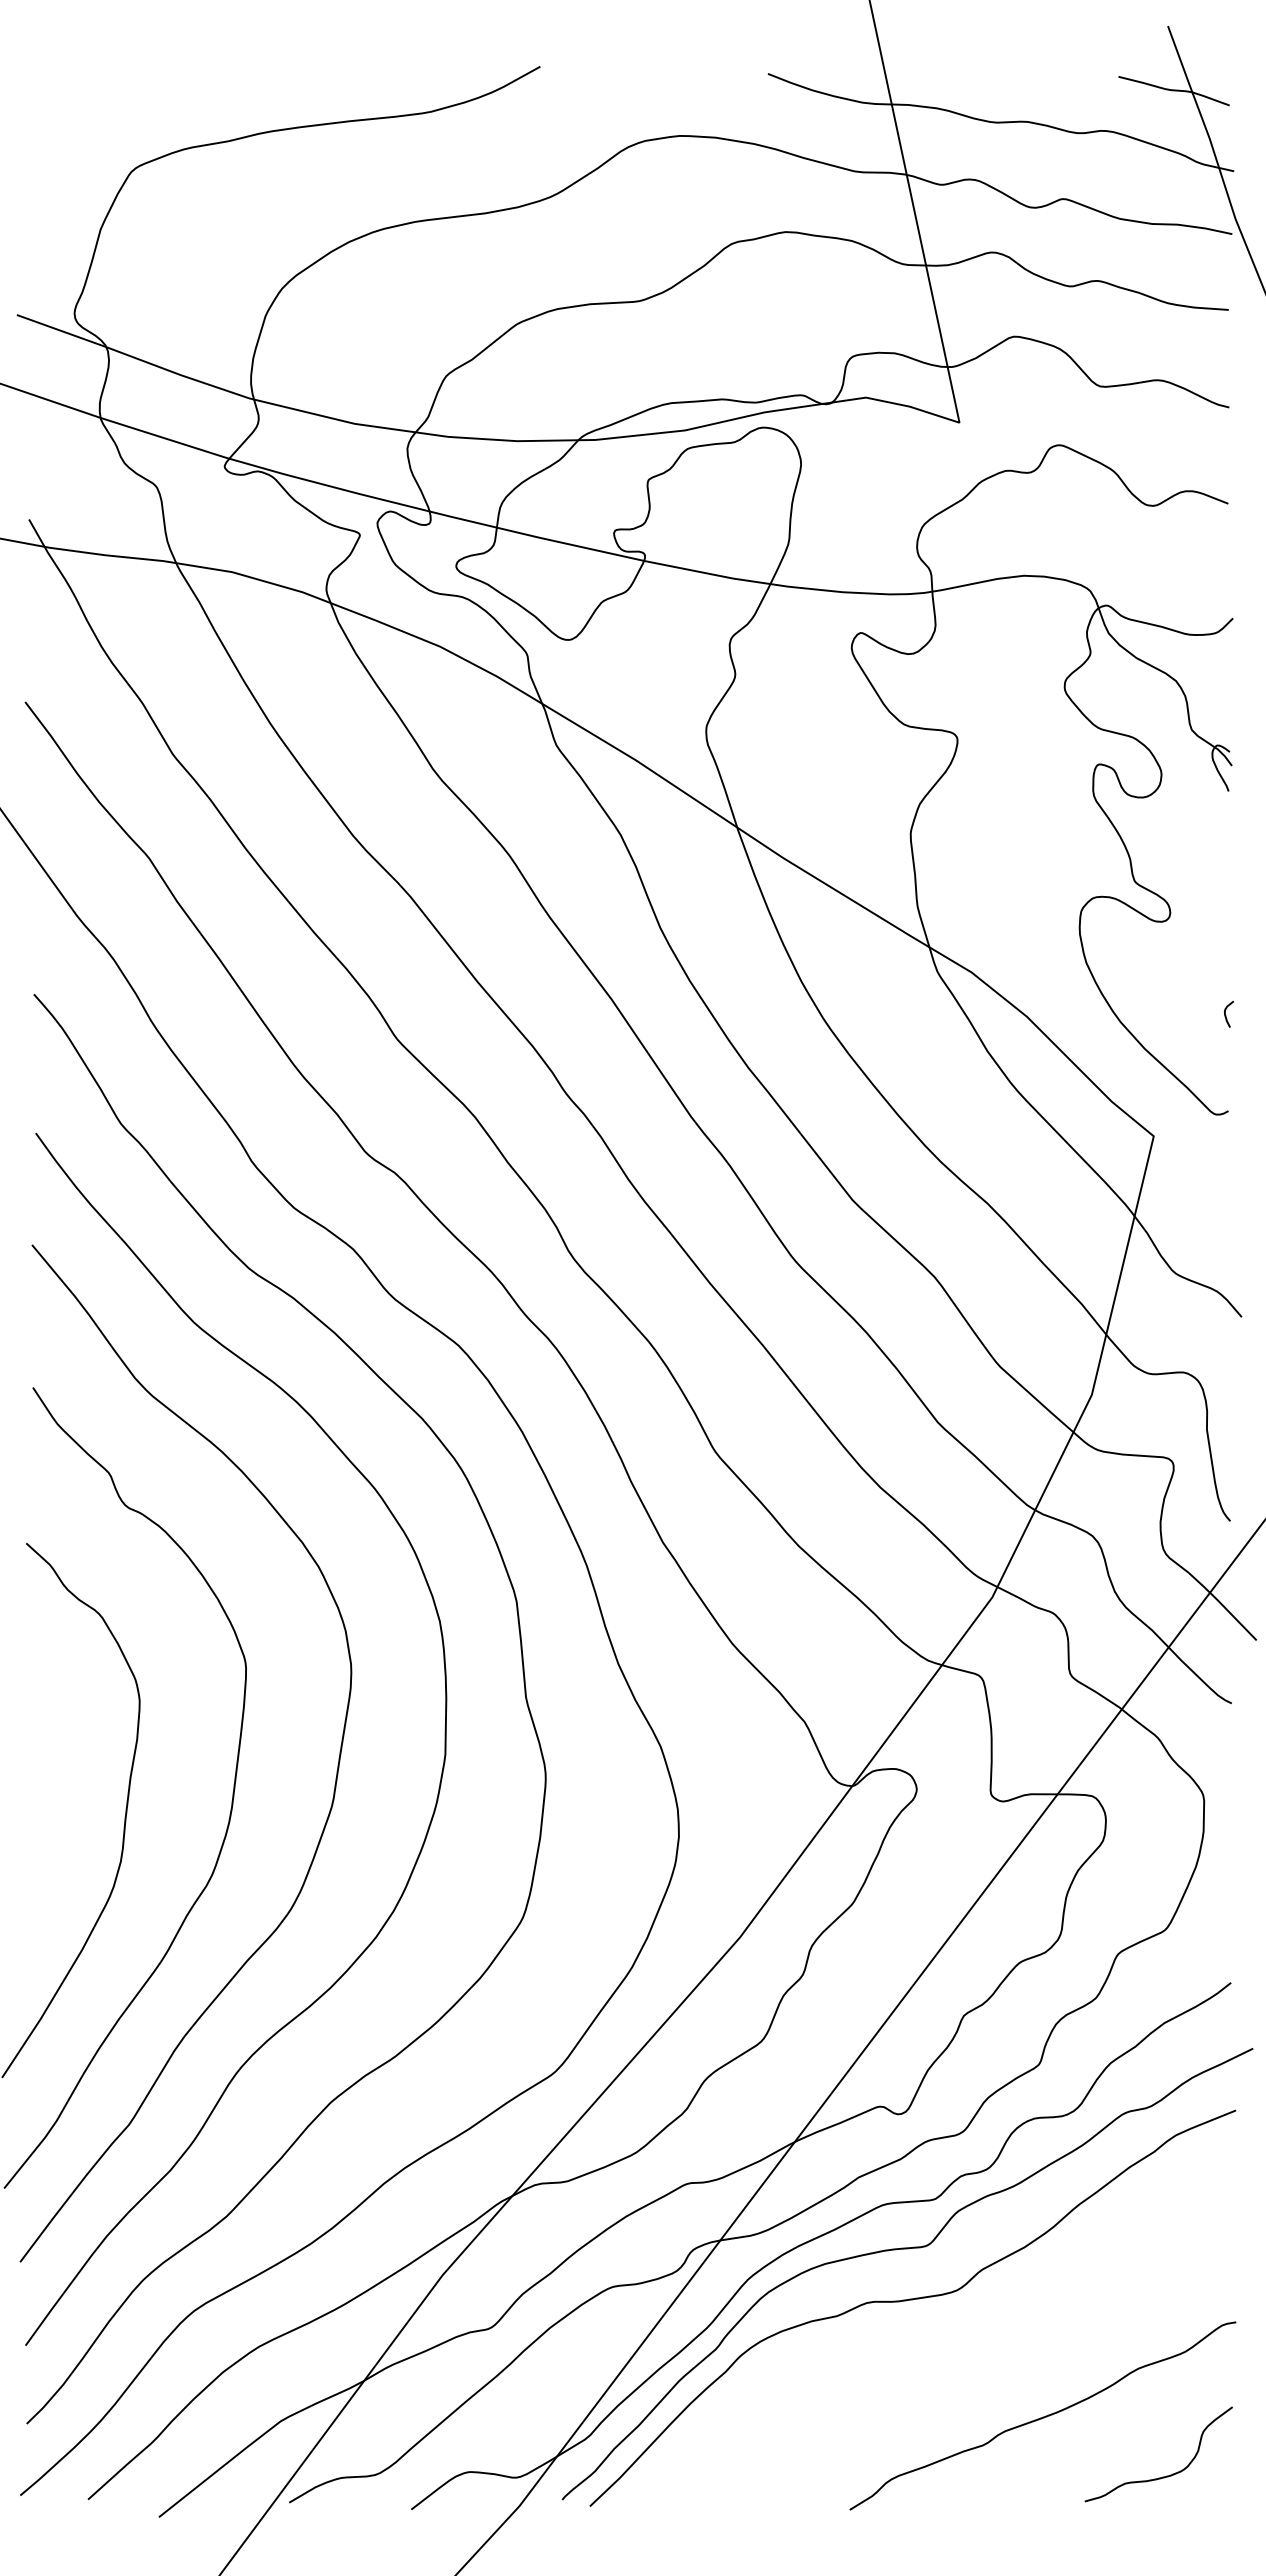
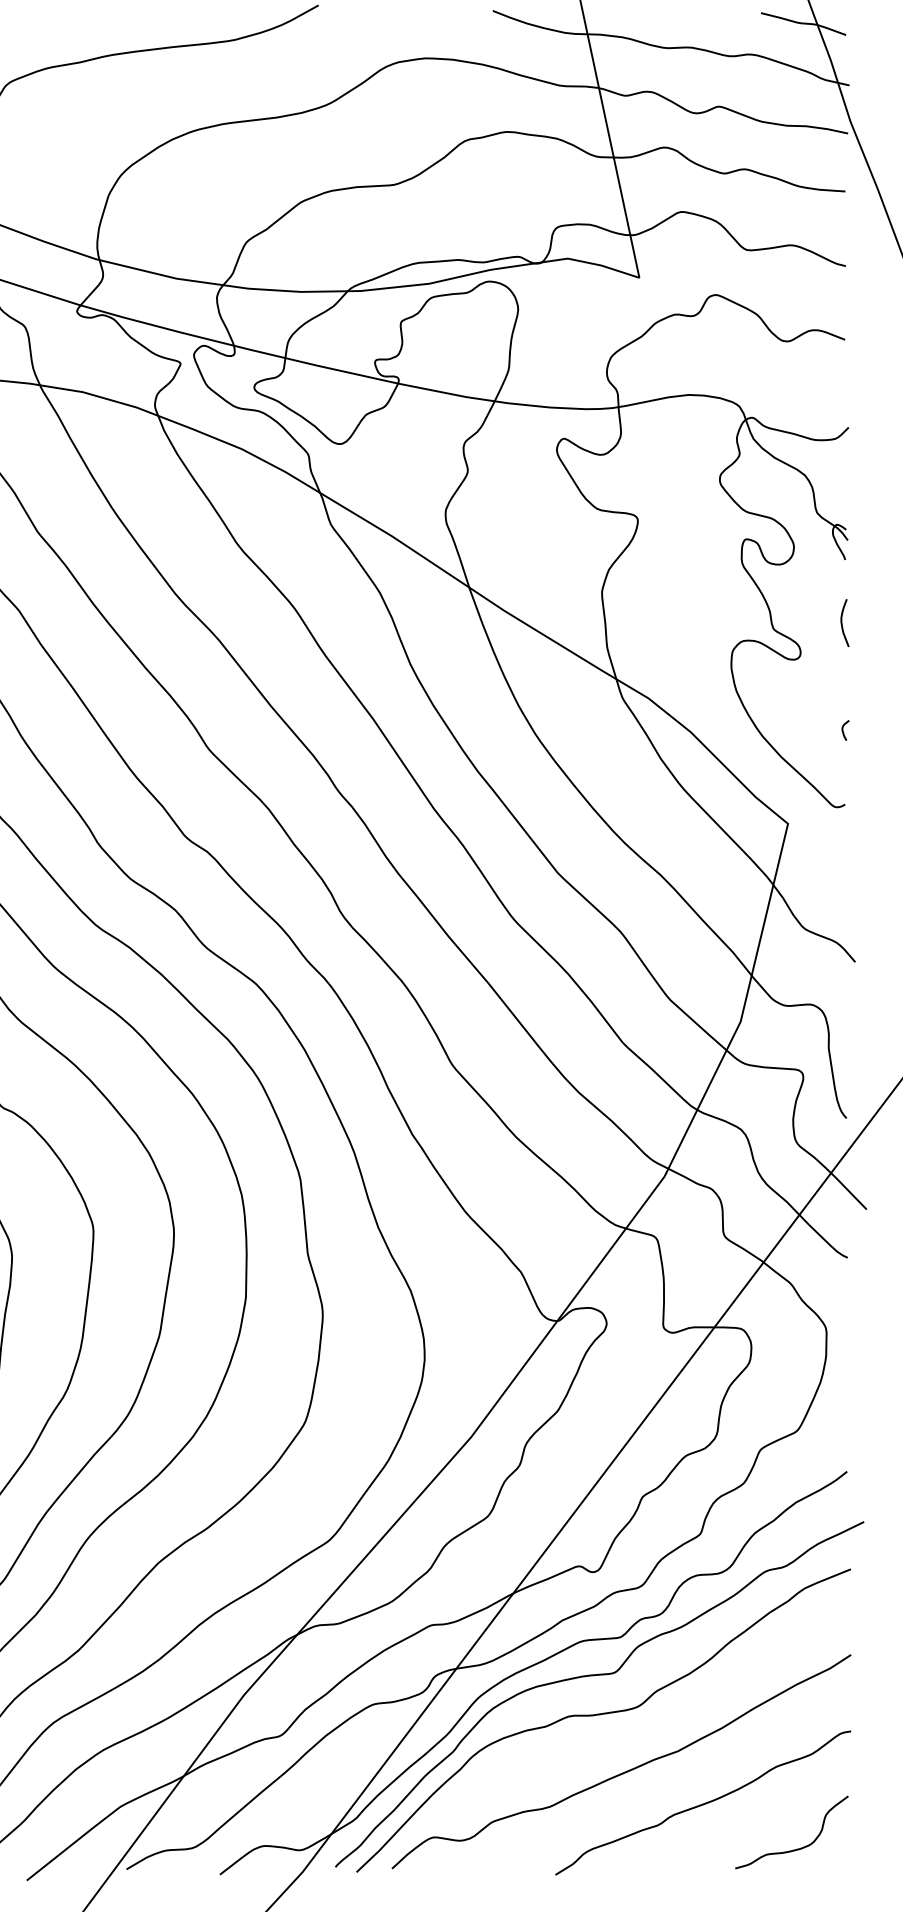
curve: (1224, 873) -> (842, 622), added
curve: (941, 2374) -> (625, 1771), added

